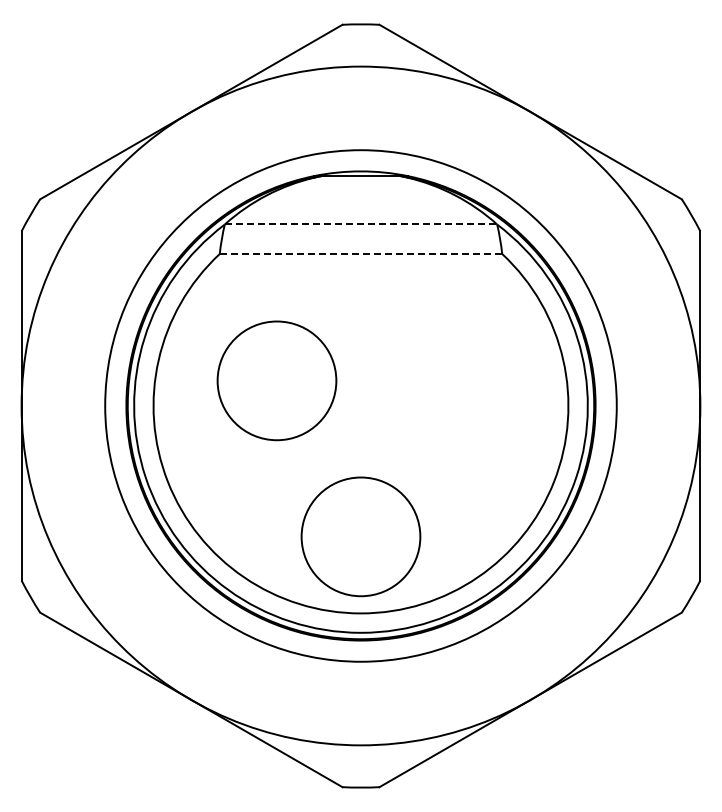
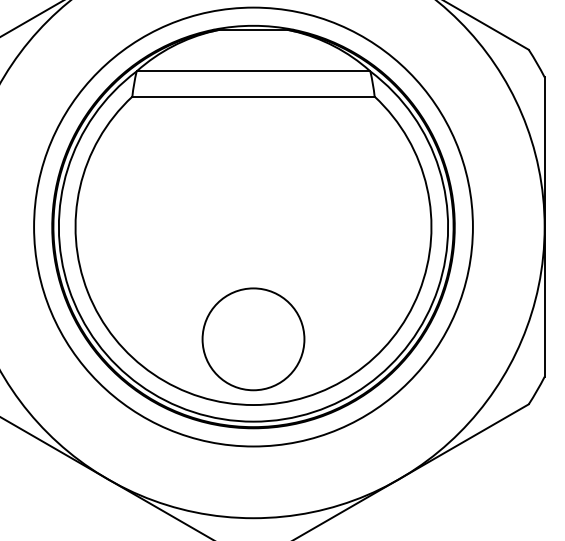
line: (361, 223) -> (253, 70), dashed -> solid
line: (361, 254) -> (253, 97), dashed -> solid
circle: (276, 380) -> (181, 205), removed

